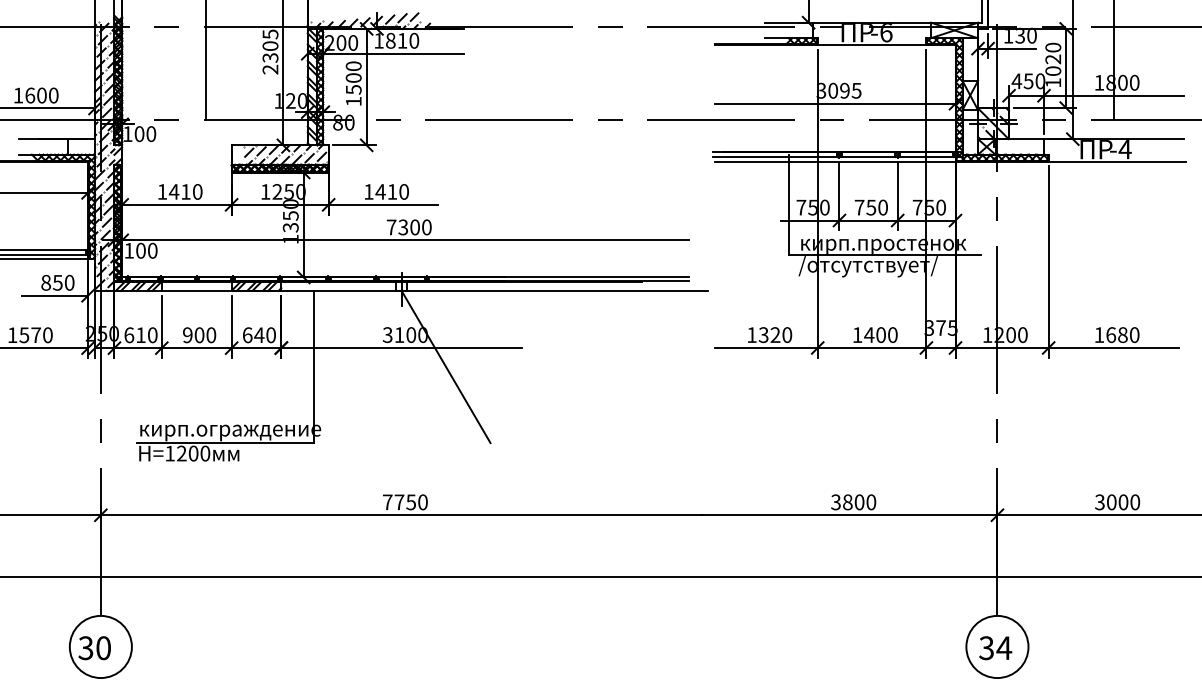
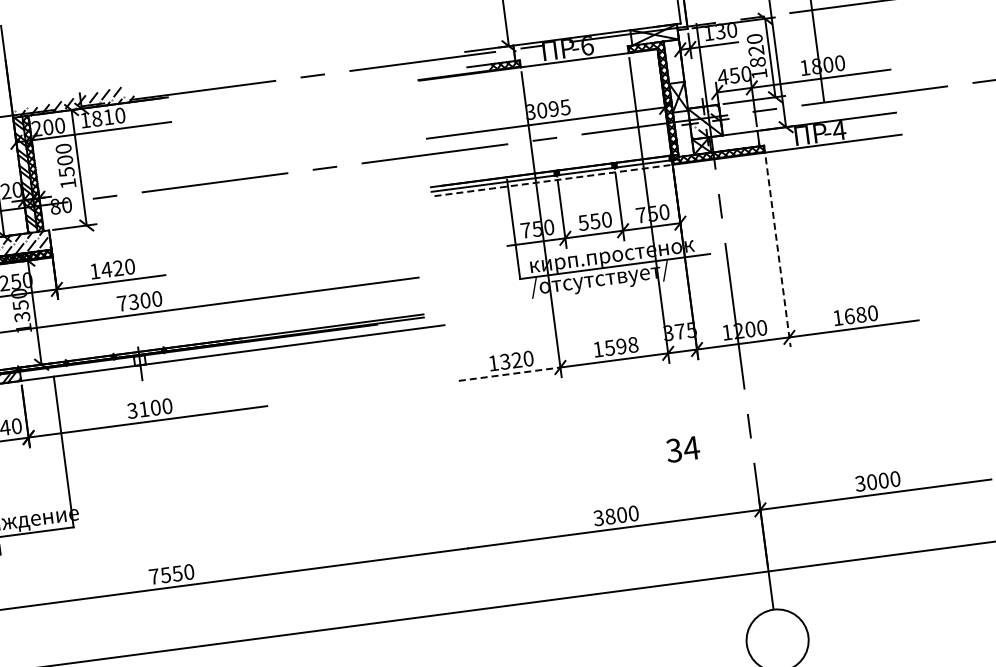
text: (1053, 70) -> (757, 61), 1020 -> 1820
line: (835, 161) -> (553, 180), solid -> dashed
text: (392, 191) -> (118, 267), 1410 -> 1420
text: (859, 207) -> (583, 222), 750 -> 550
line: (1048, 262) -> (778, 252), solid -> dashed
text: (880, 335) -> (621, 346), 1400 -> 1598
line: (767, 347) -> (510, 373), solid -> dashed
line: (445, 366) -> (193, 434), removed
text: (399, 502) -> (165, 575), 7750 -> 7550
text: (995, 648) -> (682, 449), moved

